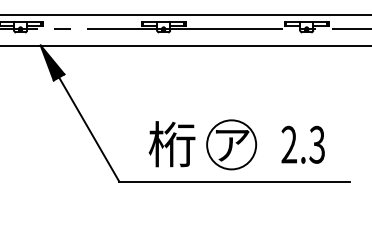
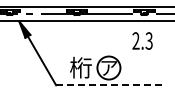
text: (303, 143) -> (142, 40), moved
line: (234, 182) -> (110, 85), solid -> dashed

